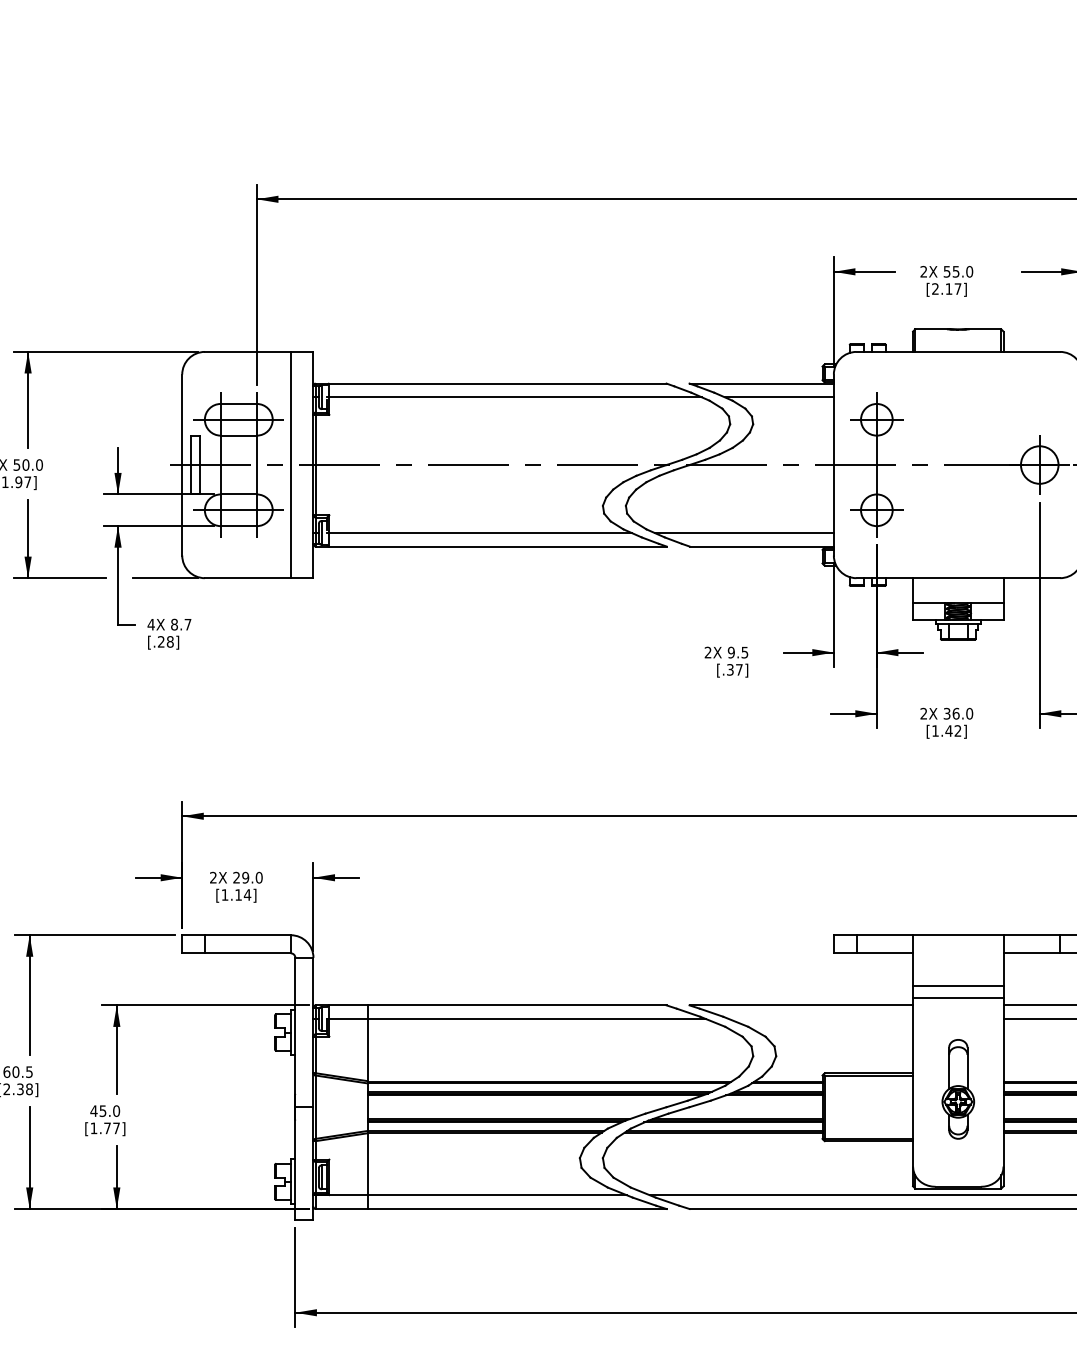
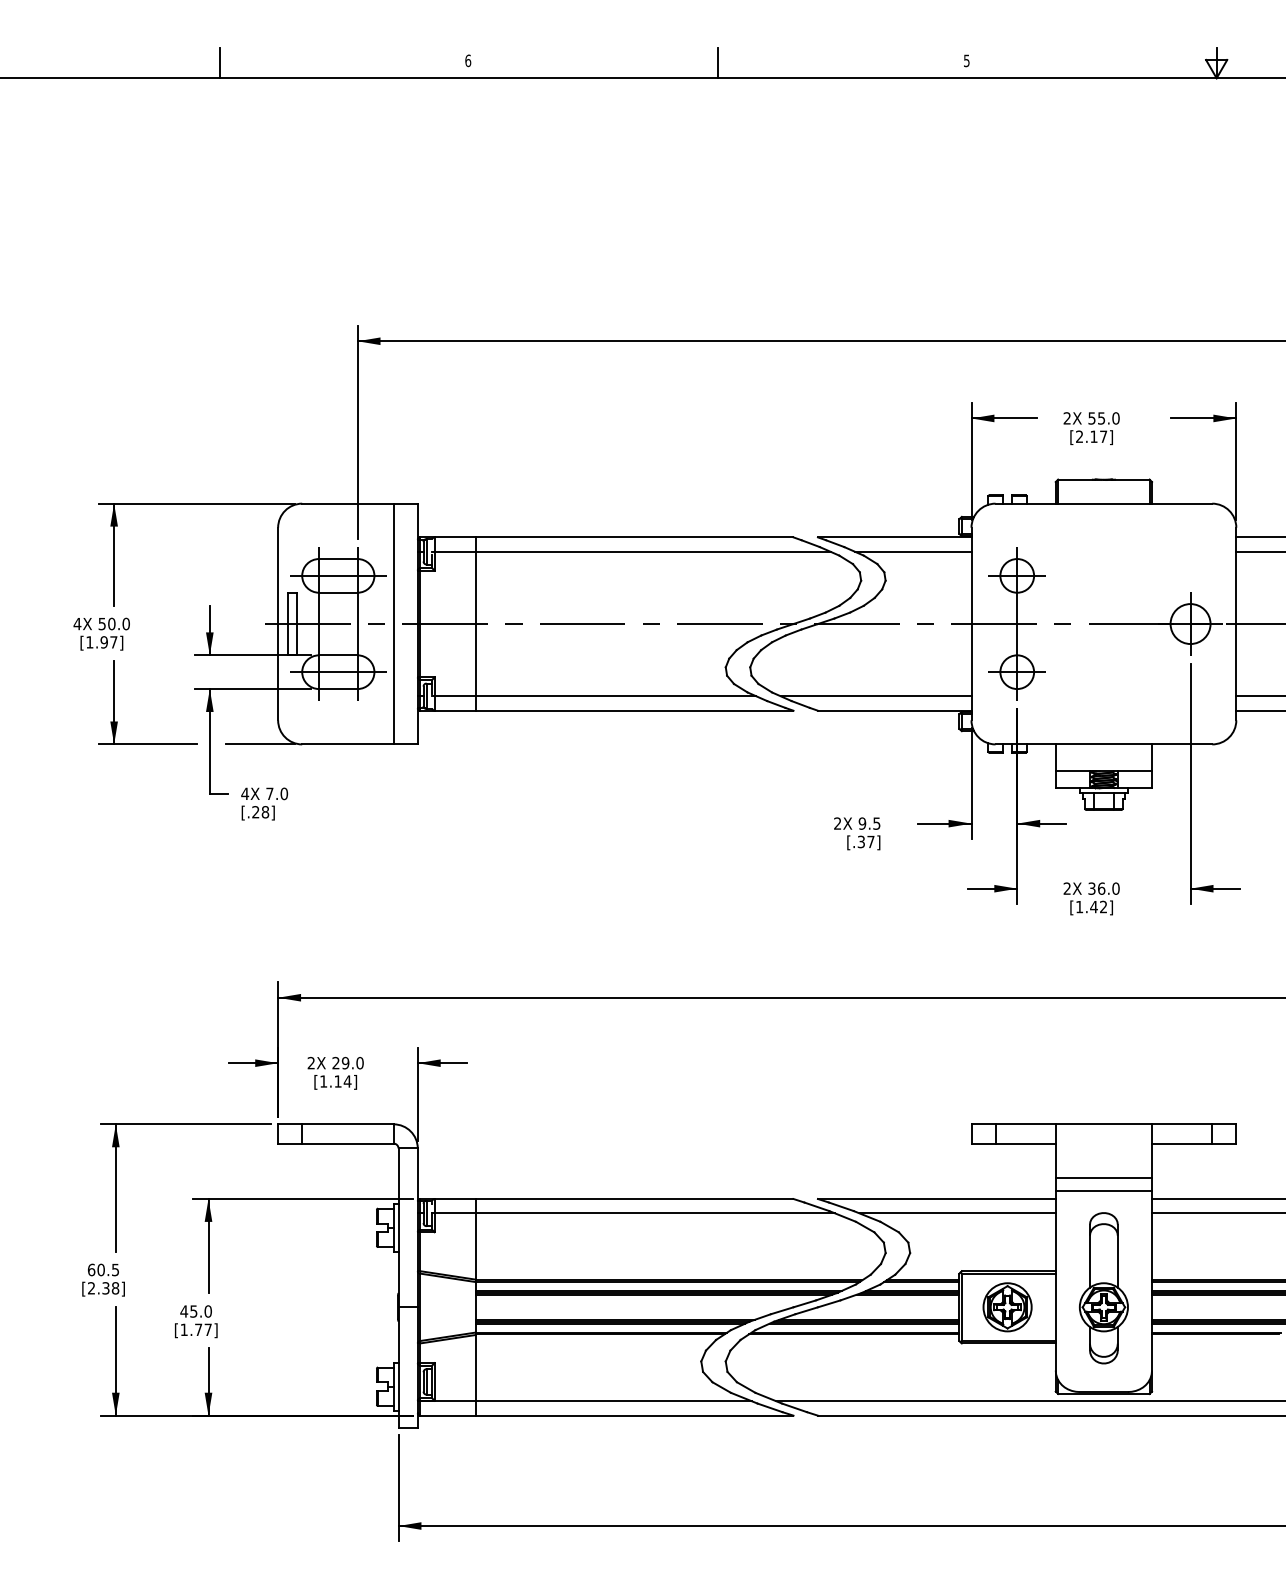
line: (367, 464) -> (475, 623), added
text: (181, 624) -> (277, 793), 8.7 -> 7.0
line: (820, 1019) -> (957, 1213), added
part: (957, 1089) -> (1103, 1288), size x1.43
part: (867, 1107) -> (1007, 1307), added

